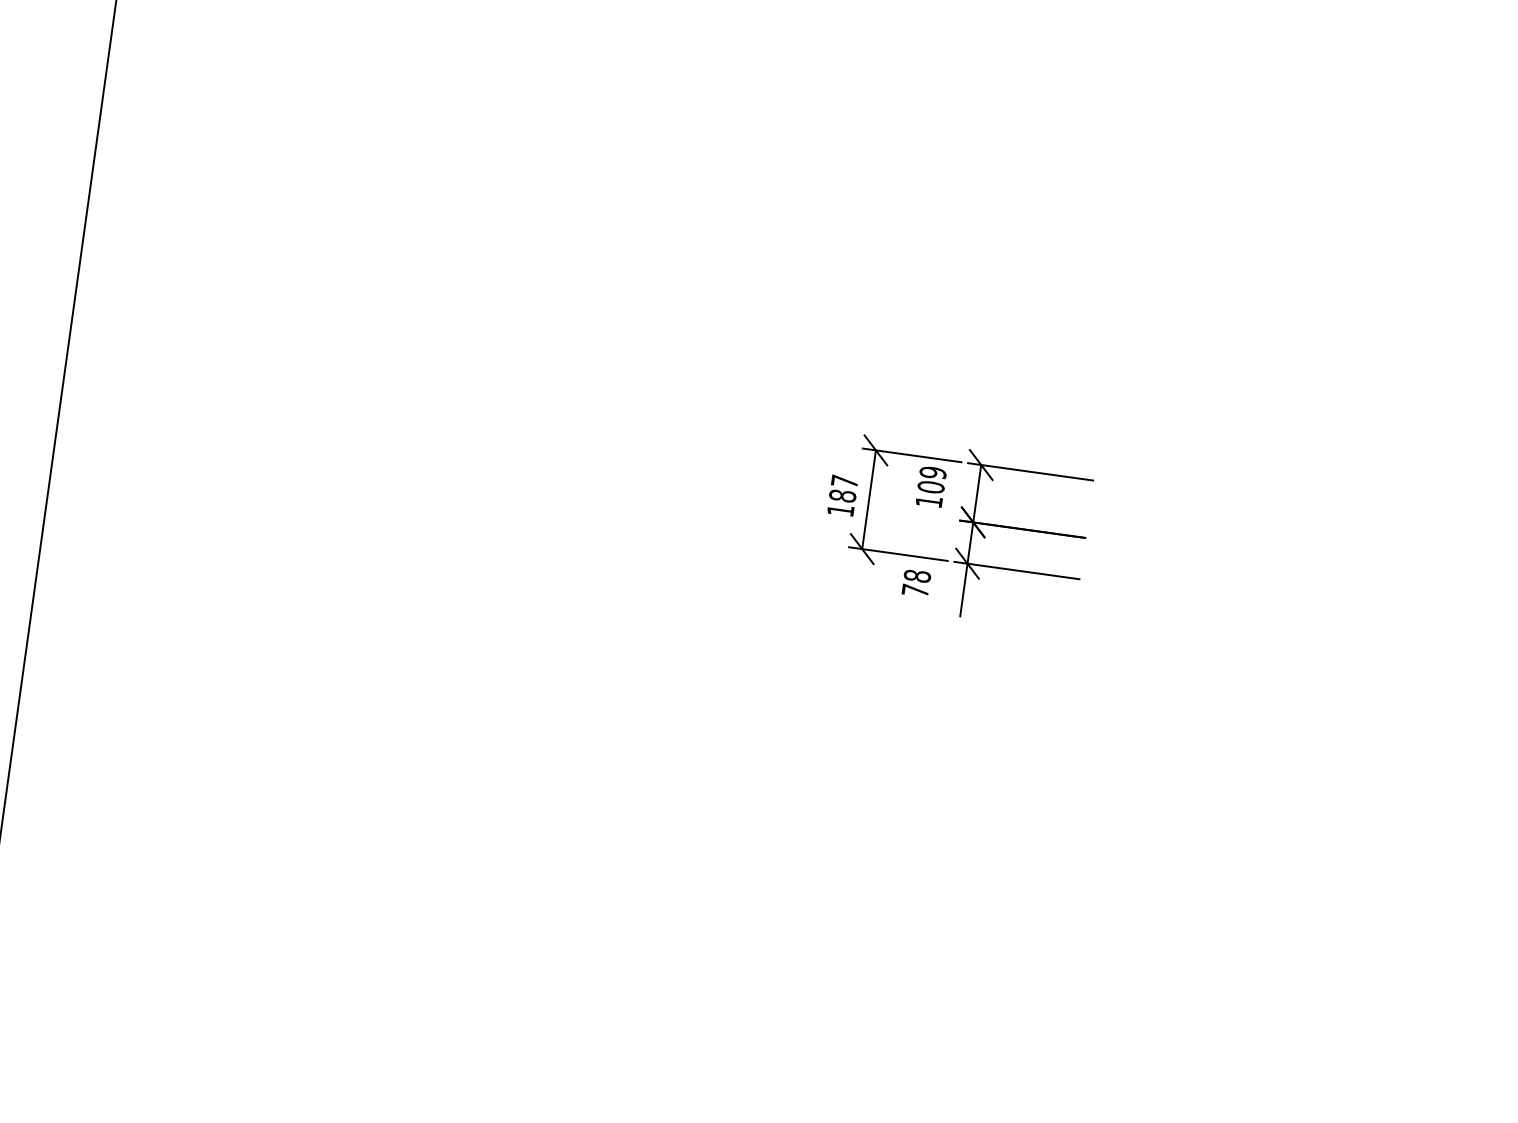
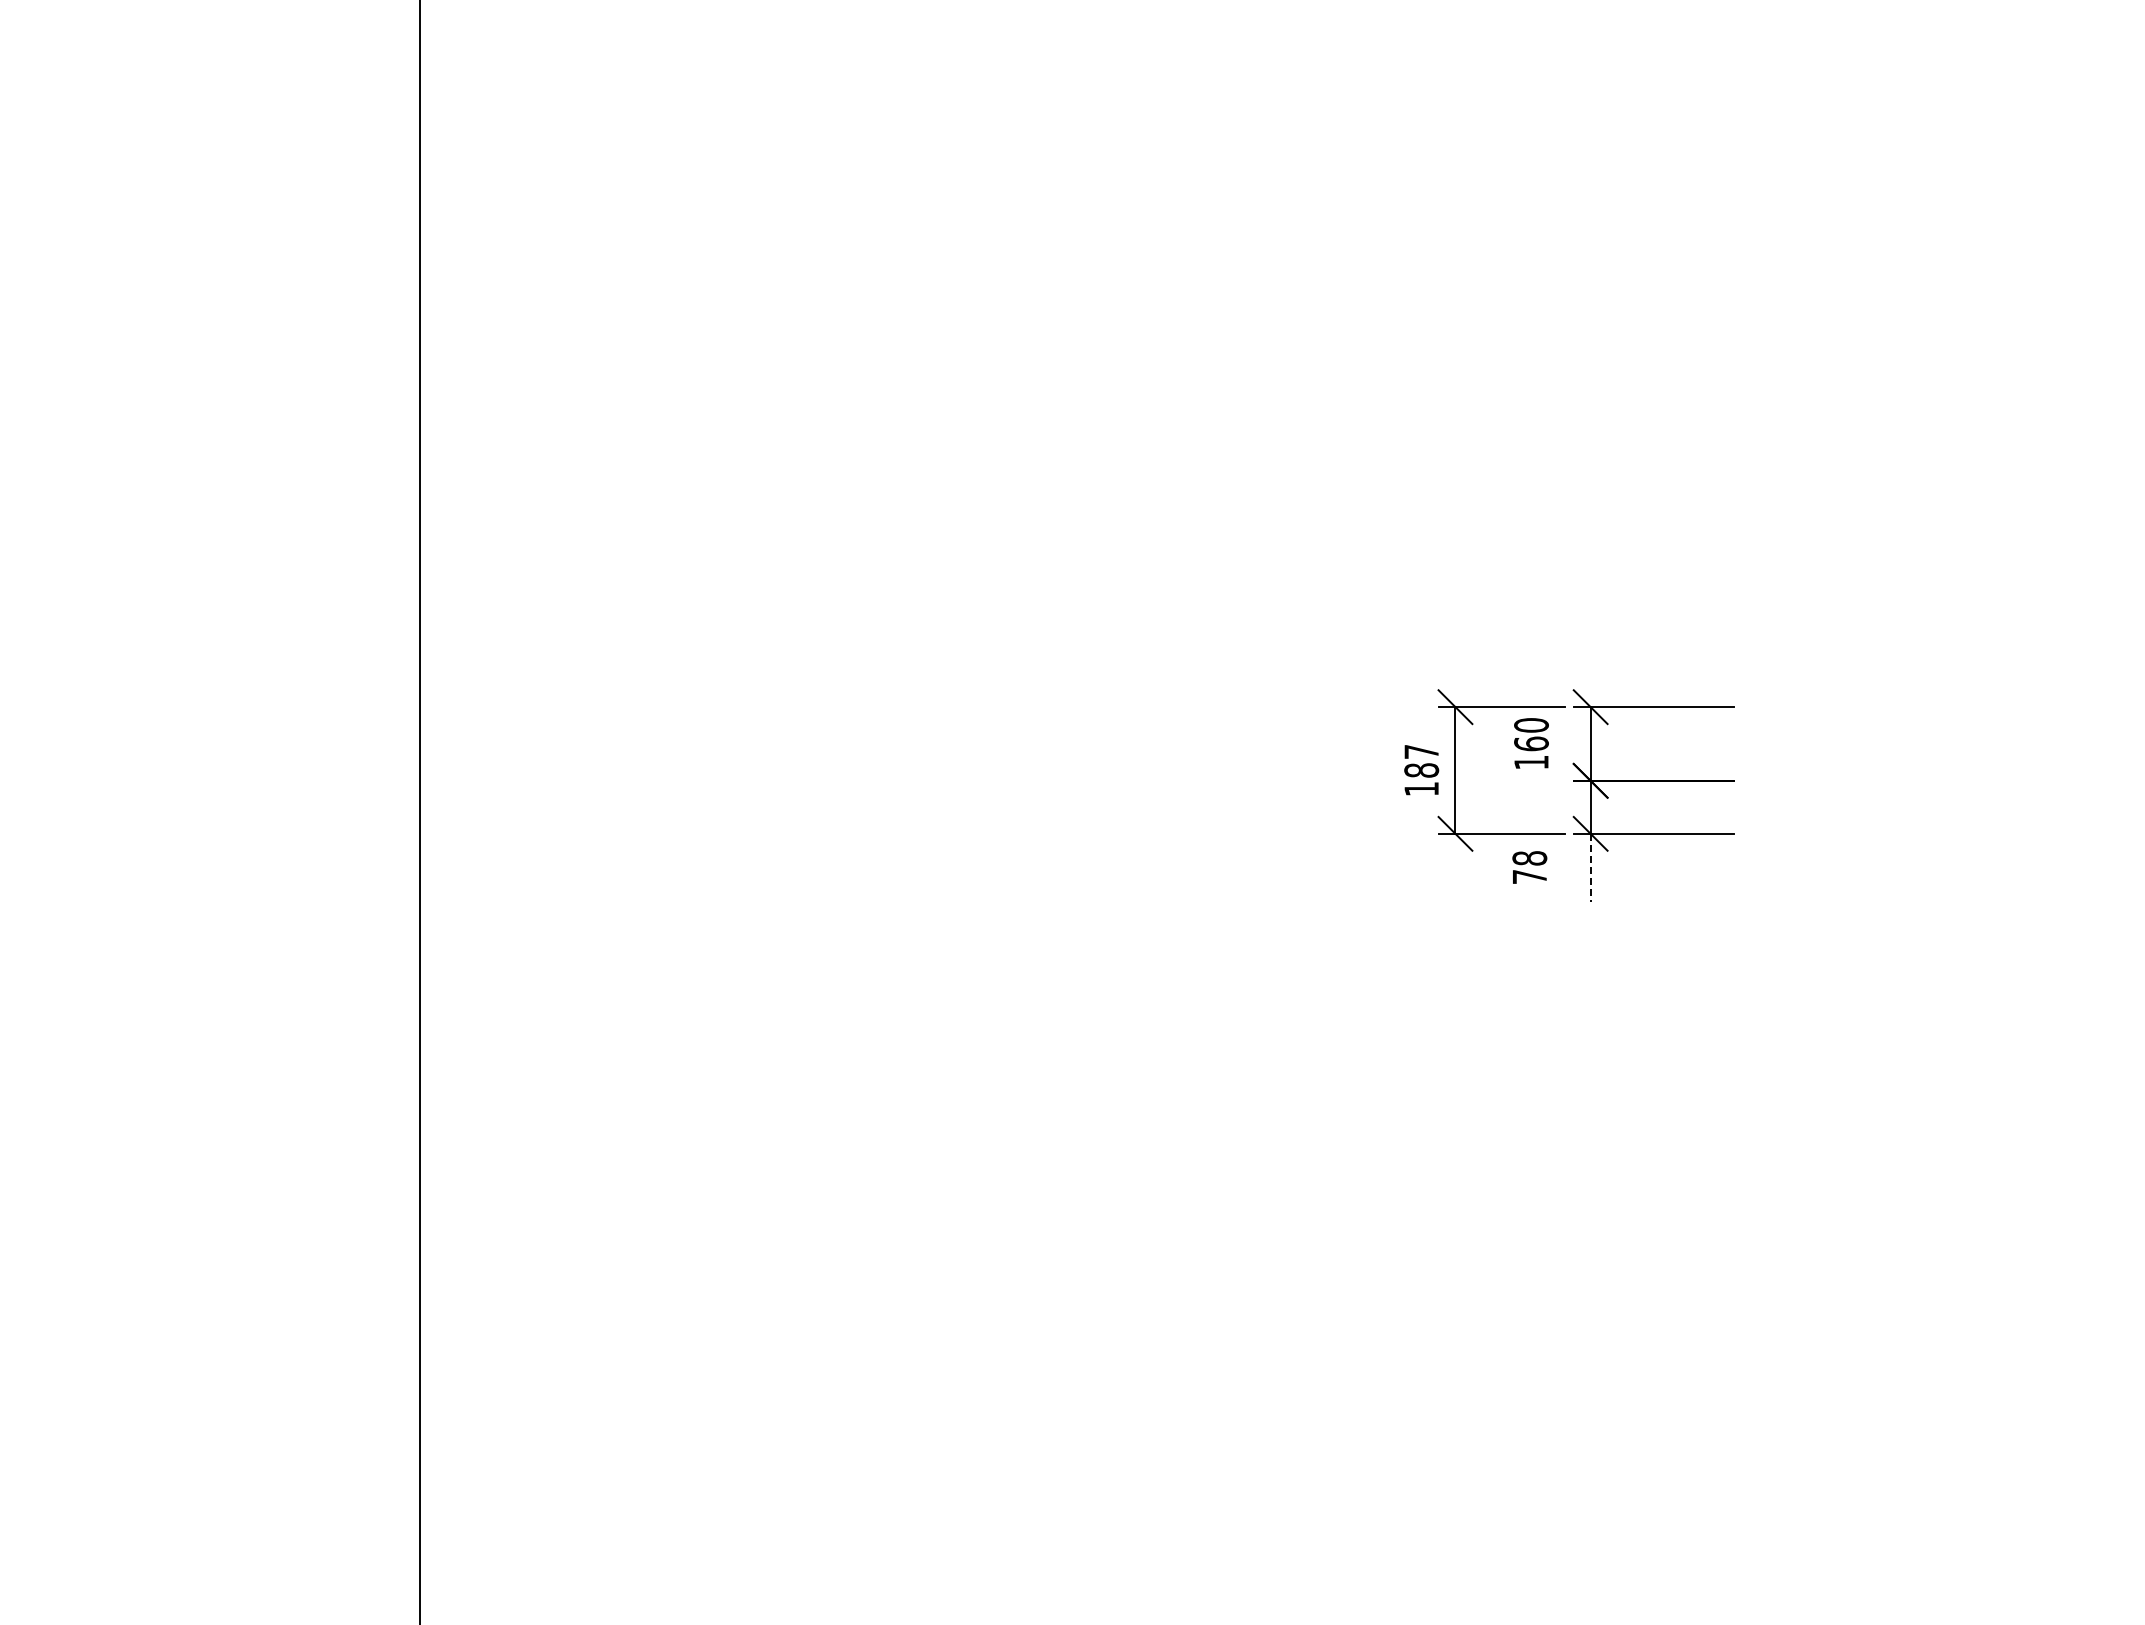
text: (932, 479) -> (1531, 734), 109 -> 160
line: (963, 589) -> (1590, 867), solid -> dashed

